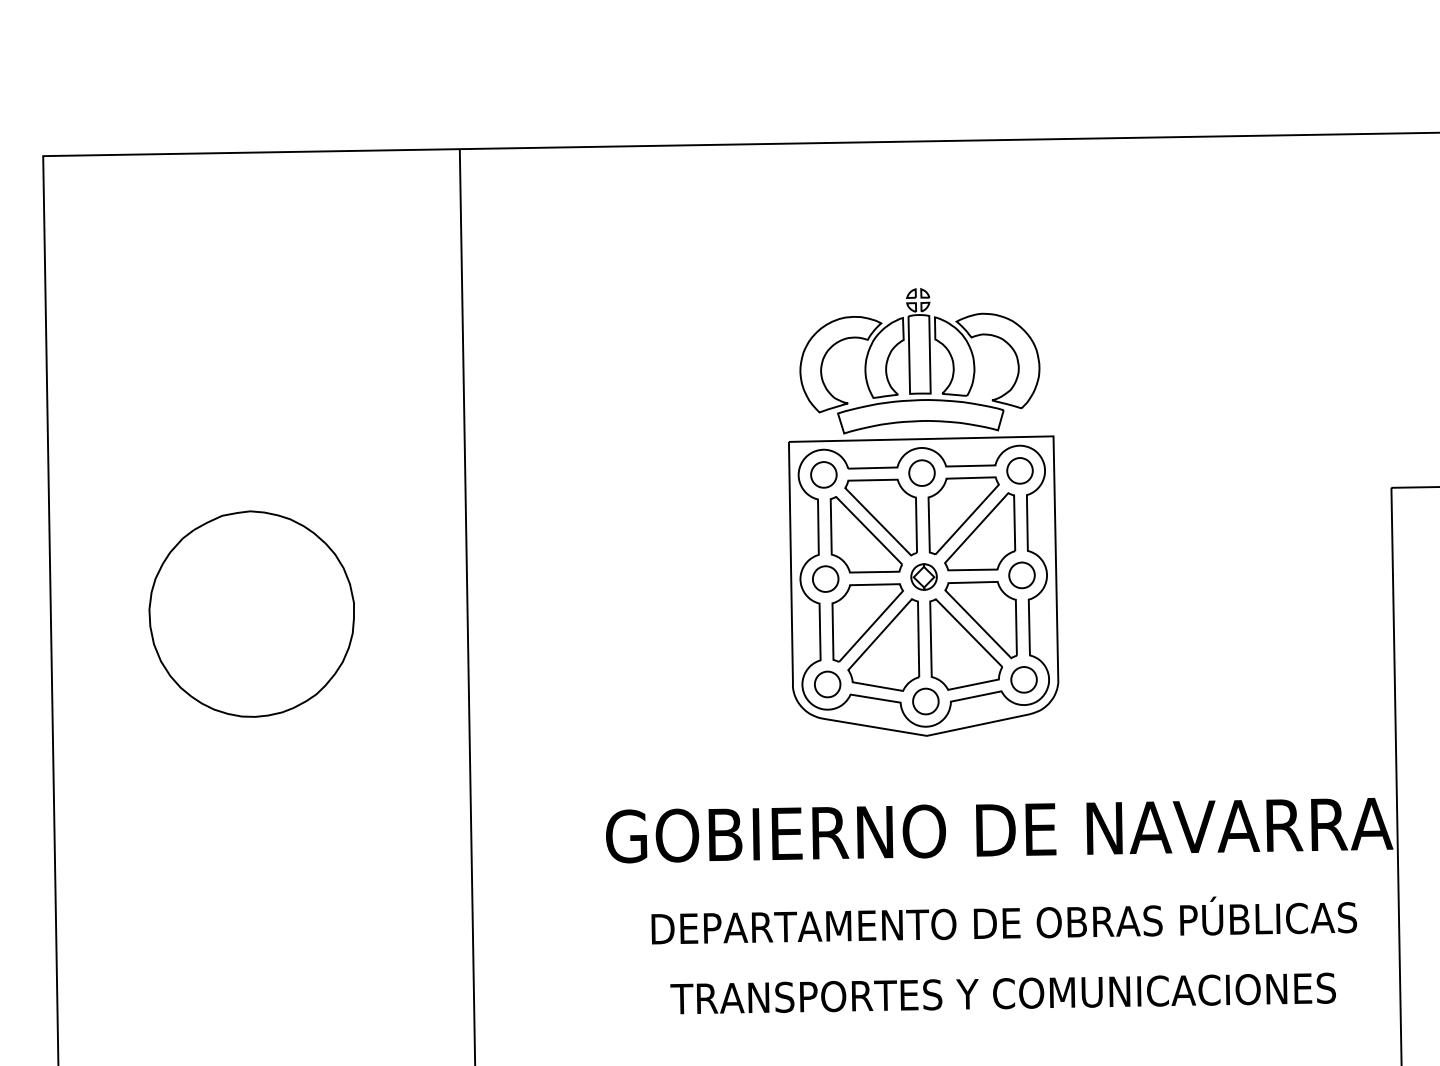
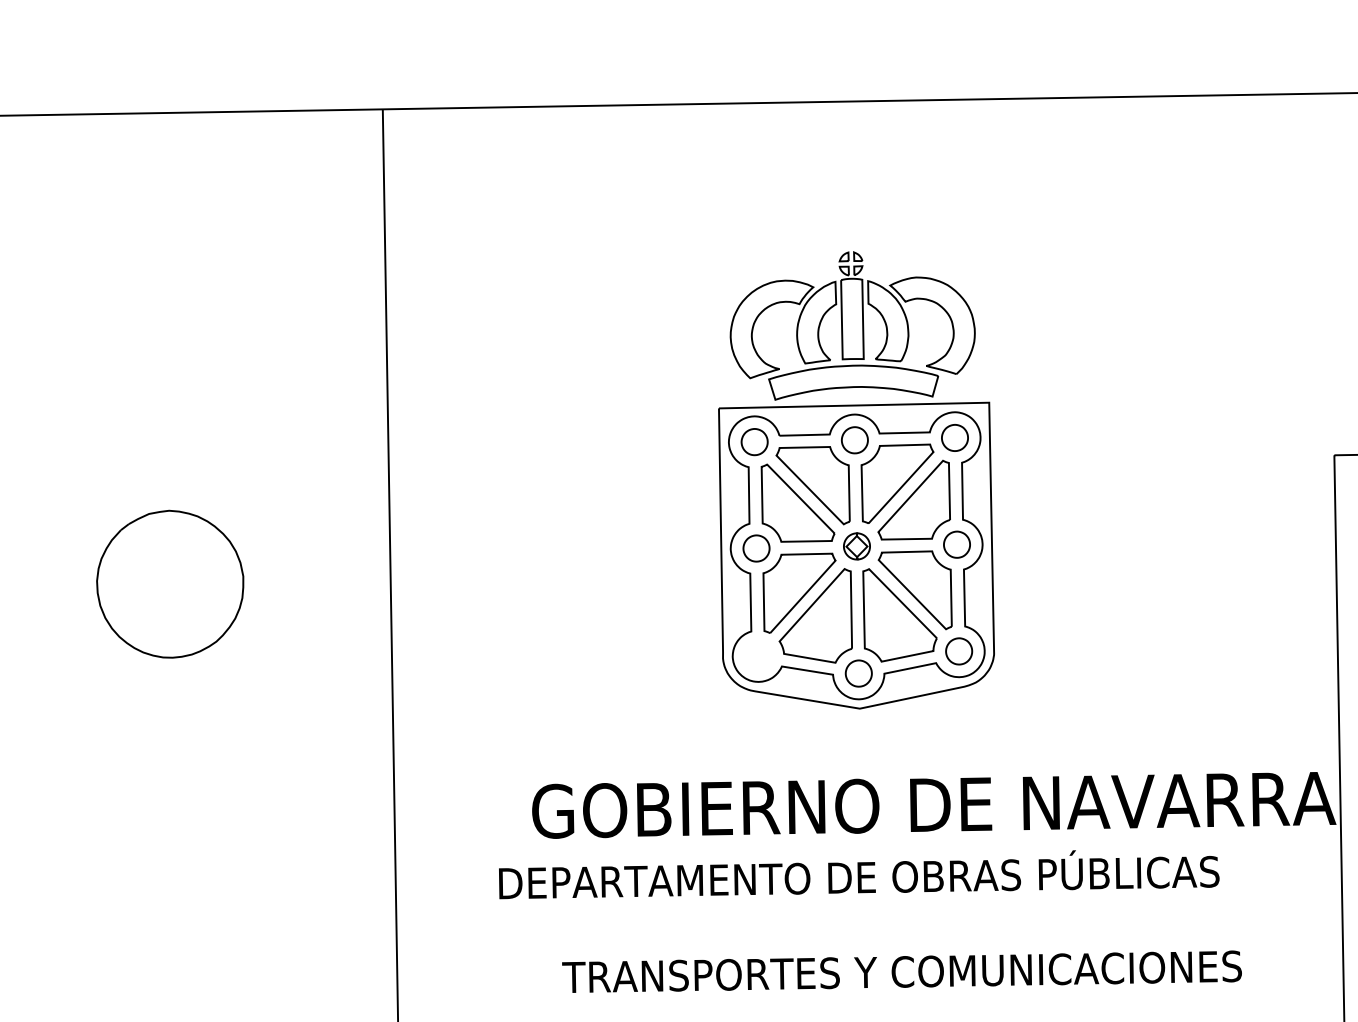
part: (251, 613) -> (170, 583), size x0.7
part: (827, 684) -> (758, 656), removed
text: (1004, 920) -> (859, 874), moved
text: (1002, 993) -> (901, 971), moved

